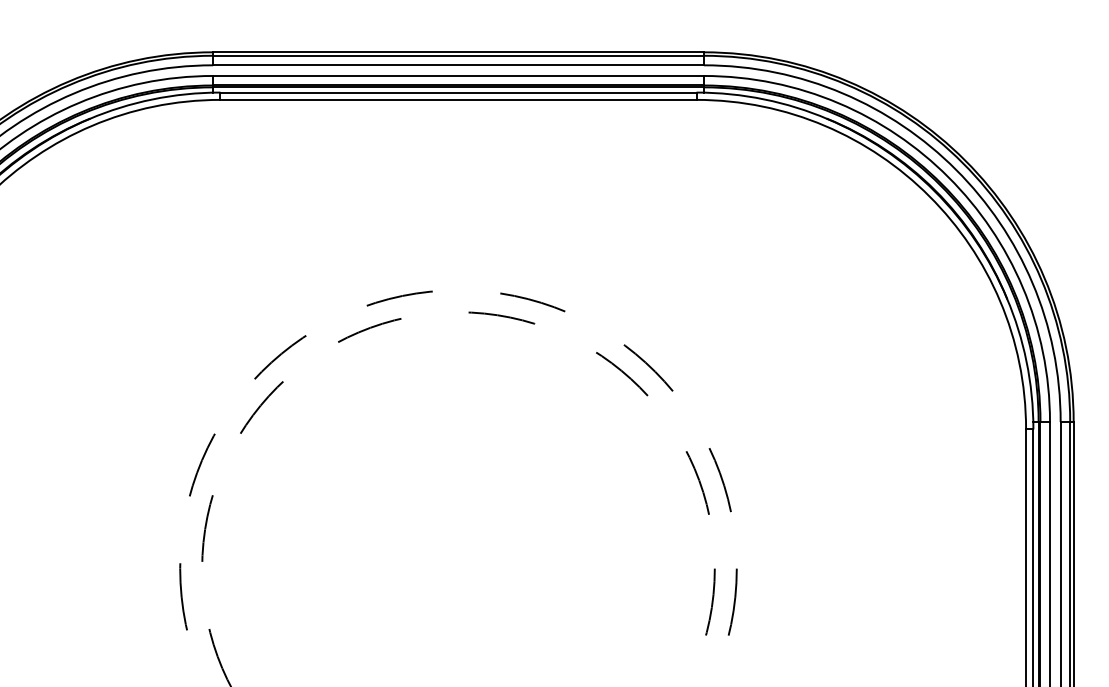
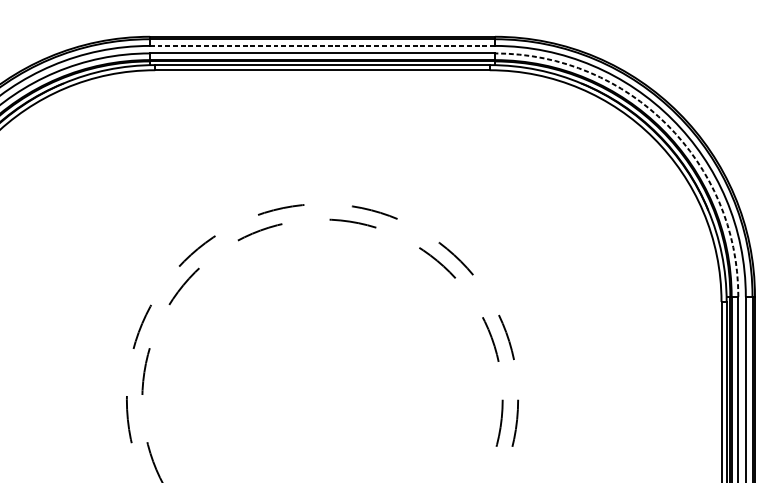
line: (458, 65) -> (322, 46), solid -> dashed
arc: (948, 177) -> (666, 124), solid -> dashed

